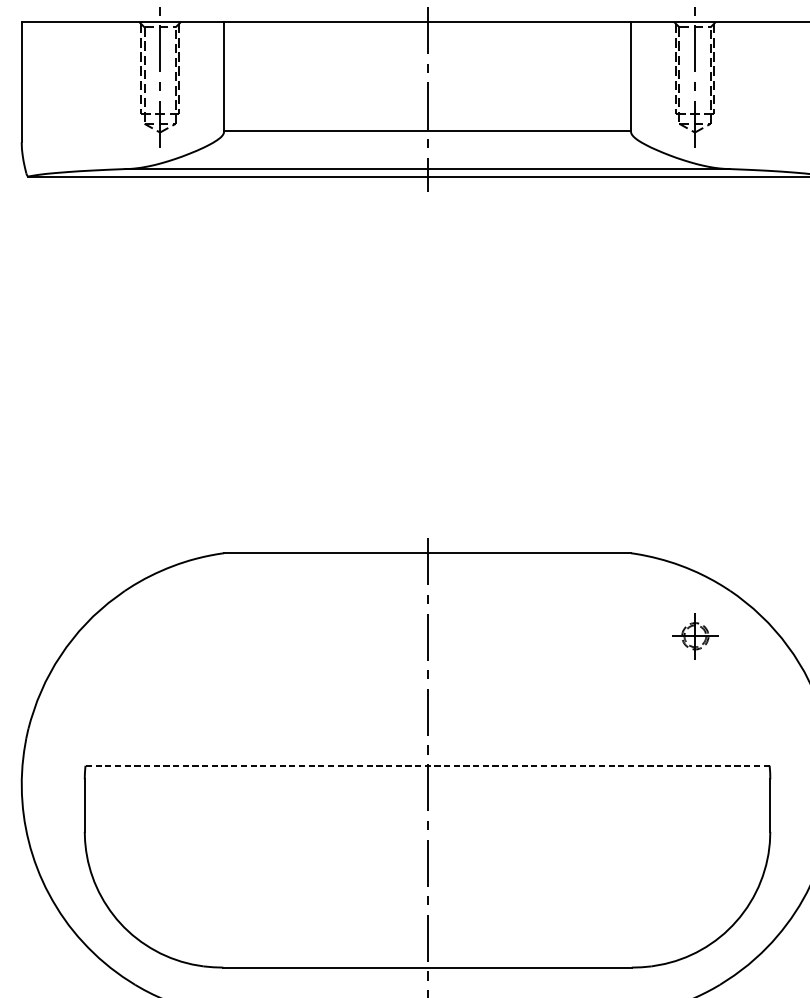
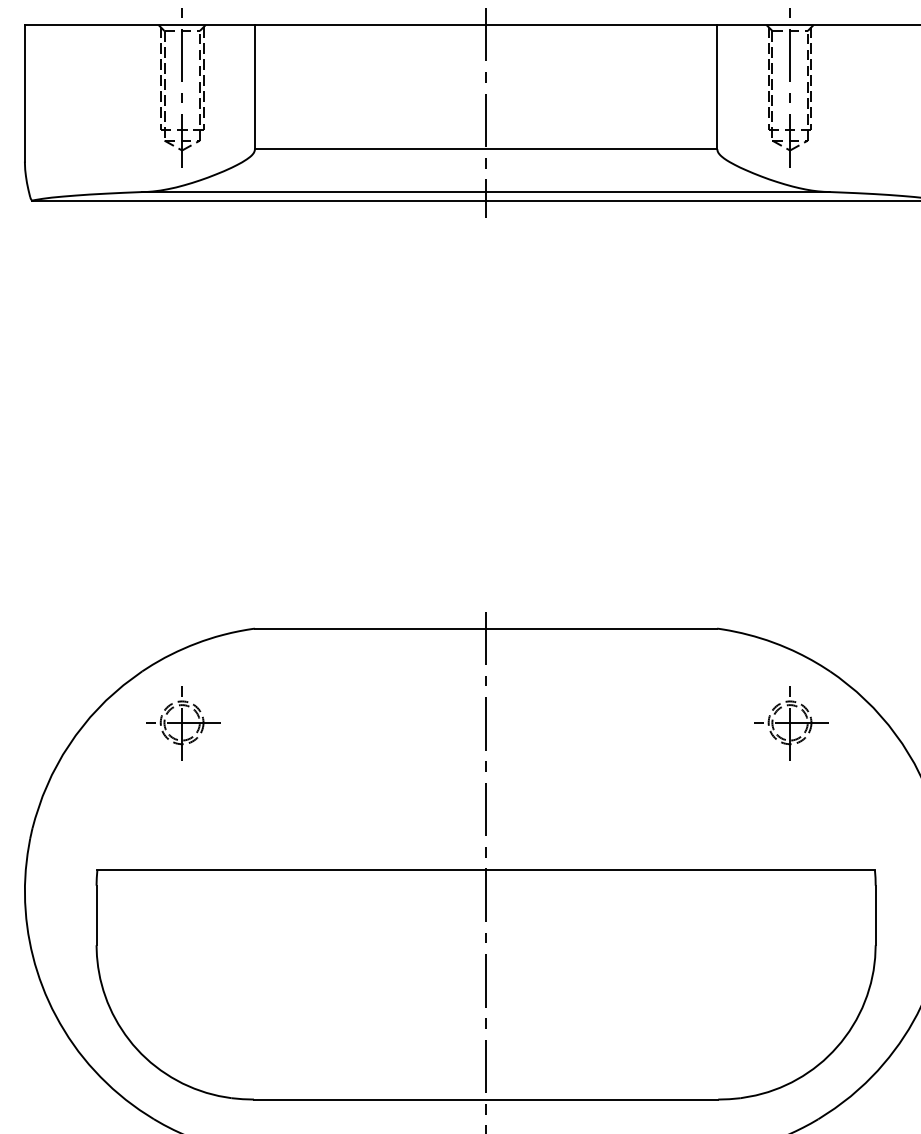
part: (161, 636) -> (183, 723), added
part: (696, 636) -> (791, 723), size x1.43
line: (427, 766) -> (486, 870), dashed -> solid

